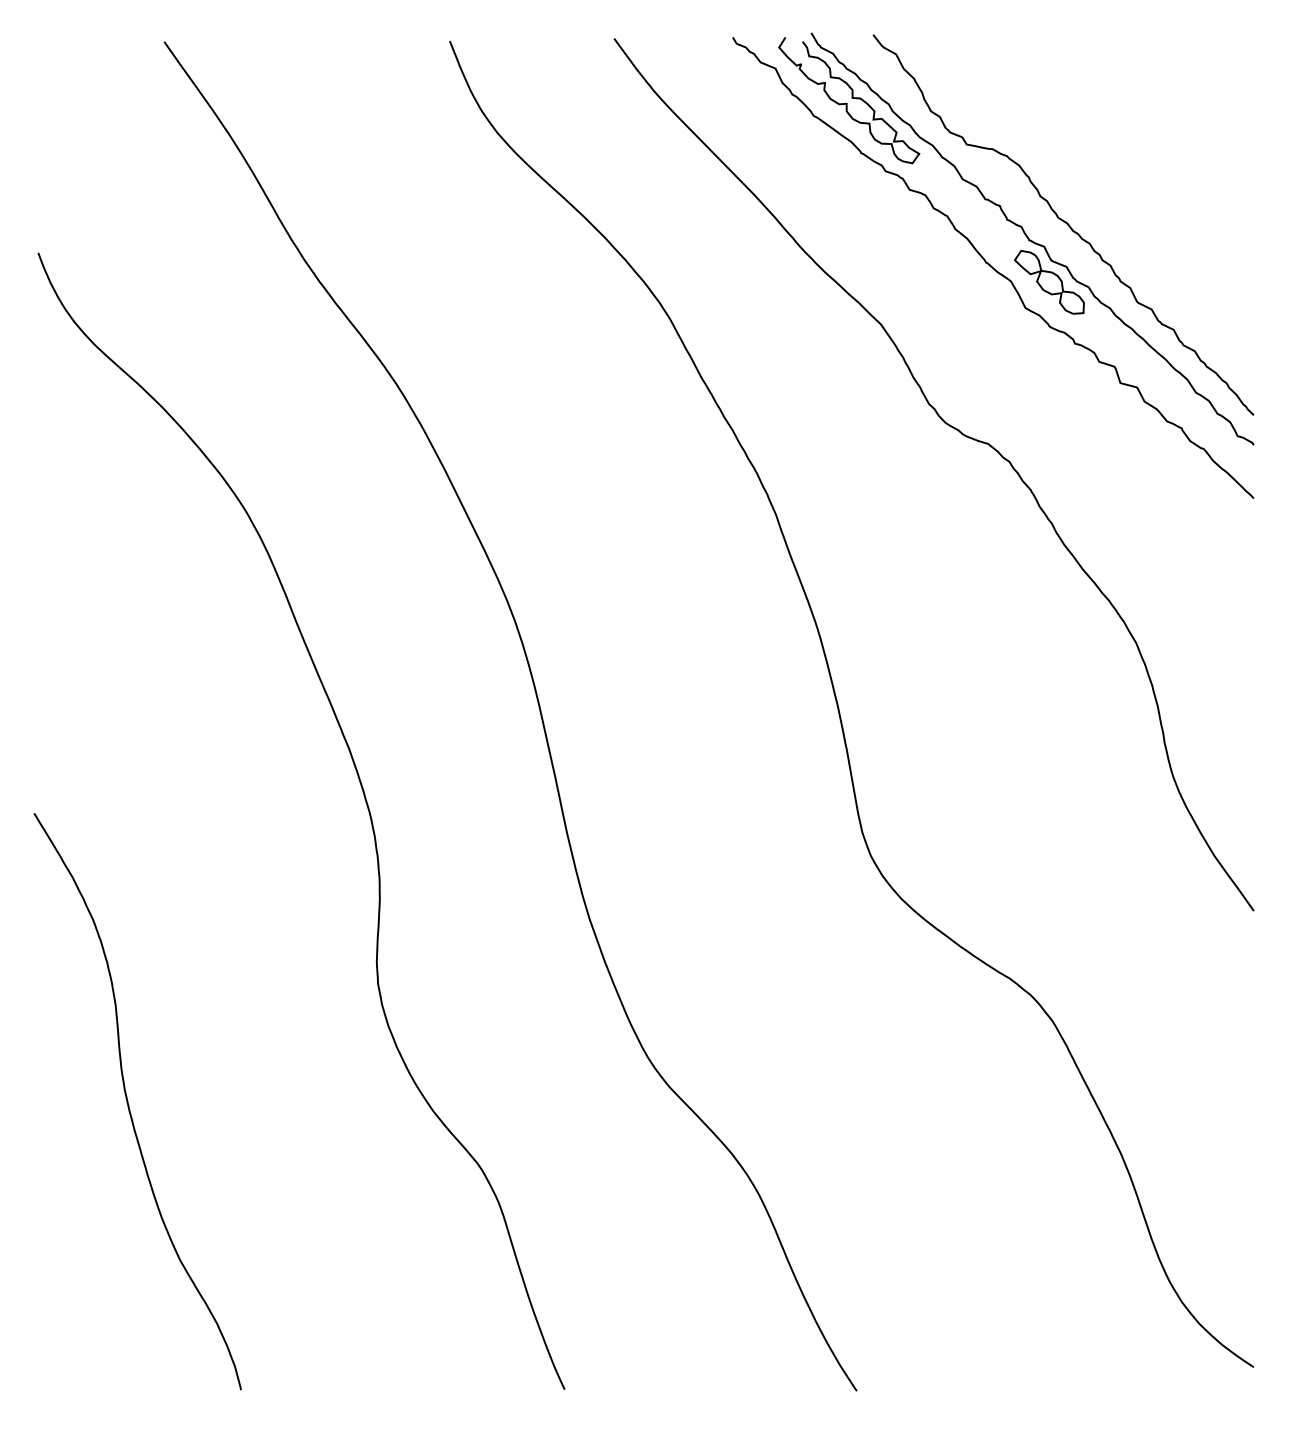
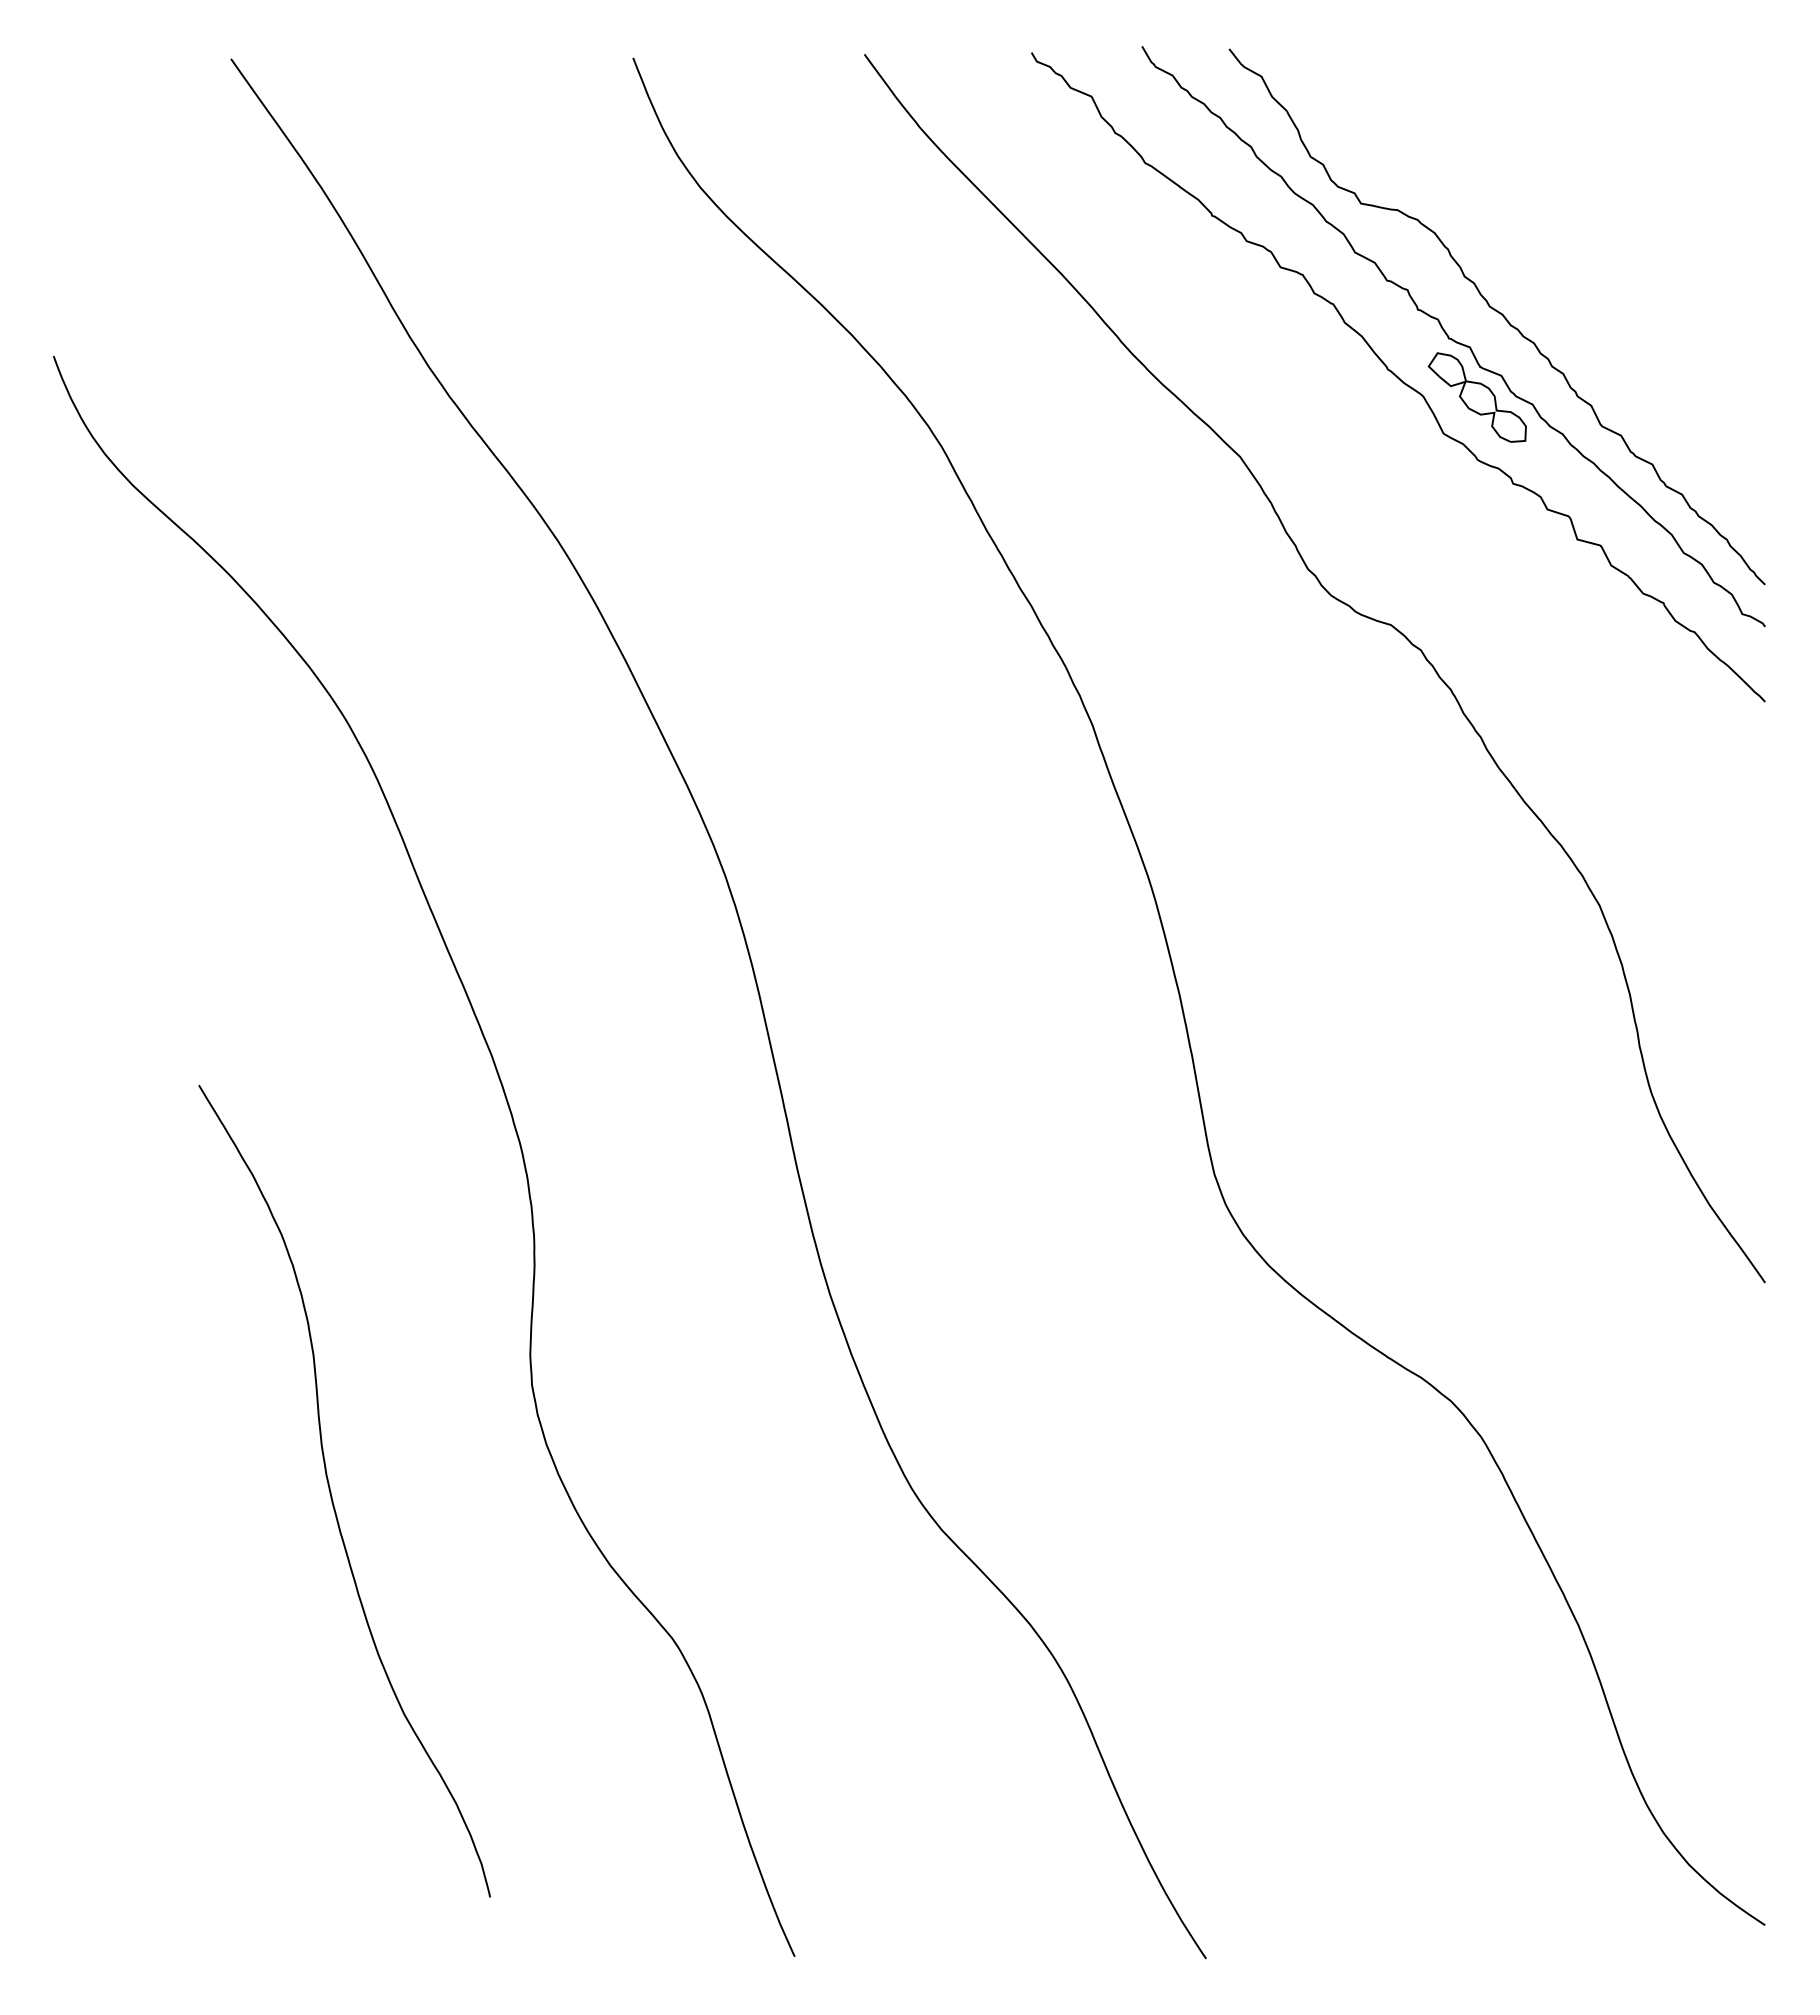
curve: (852, 98) -> (1199, 138), removed
curve: (128, 1101) -> (331, 1491), moved

